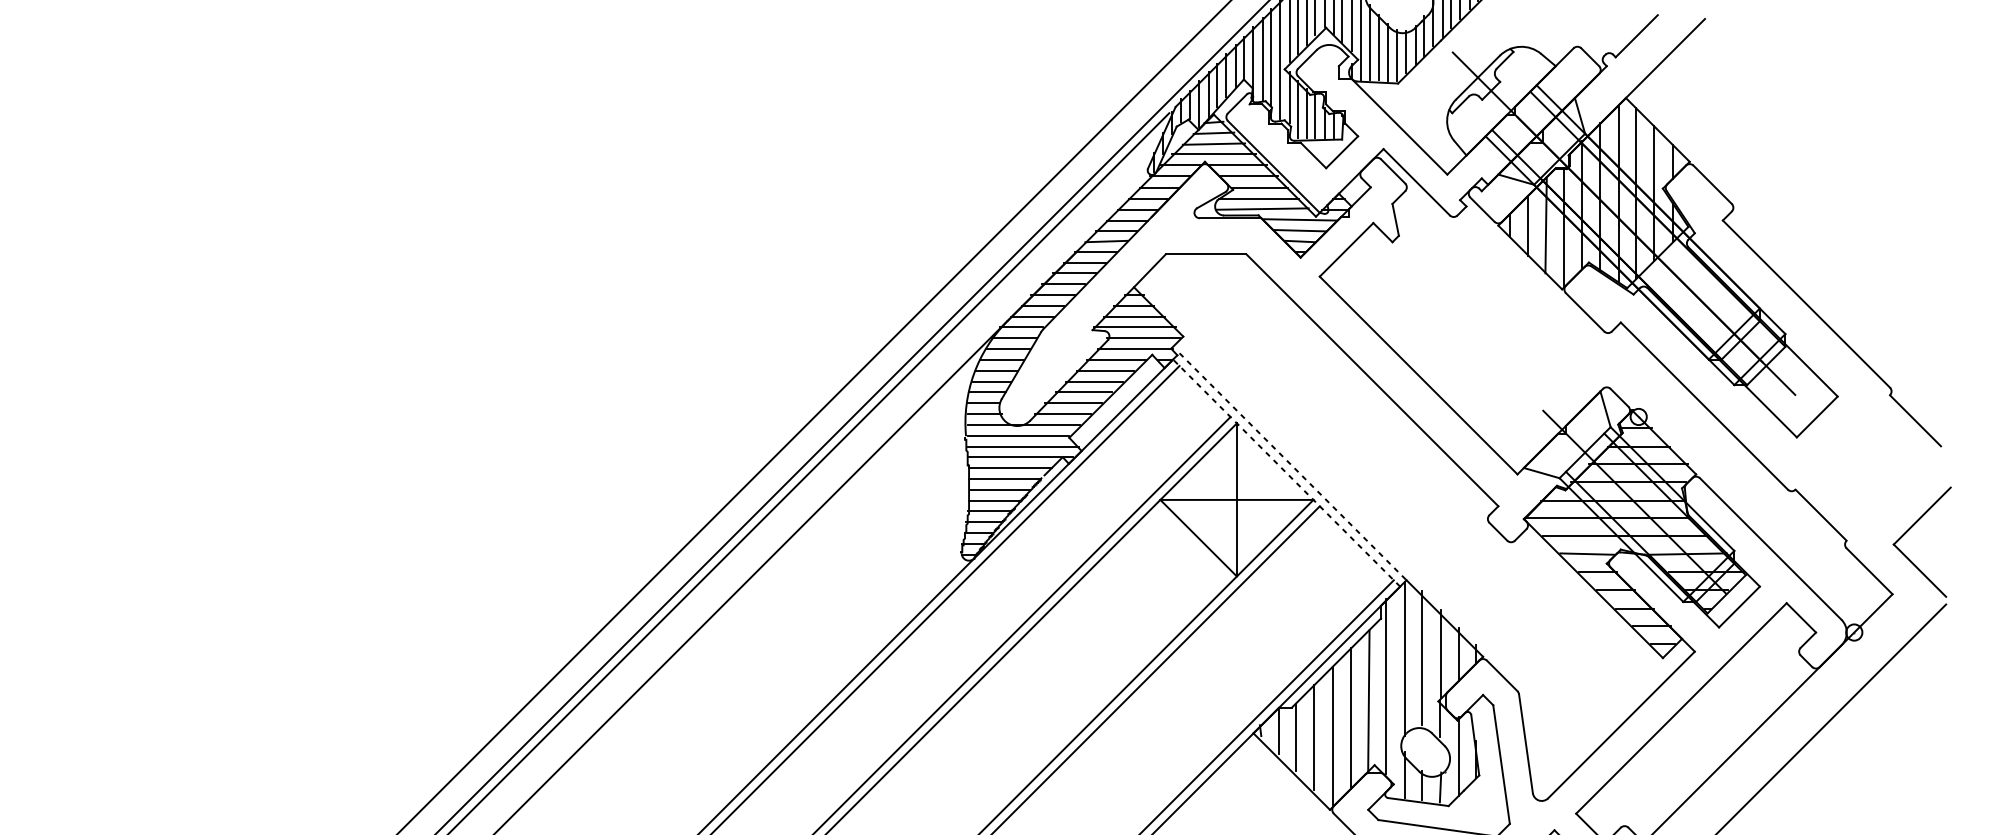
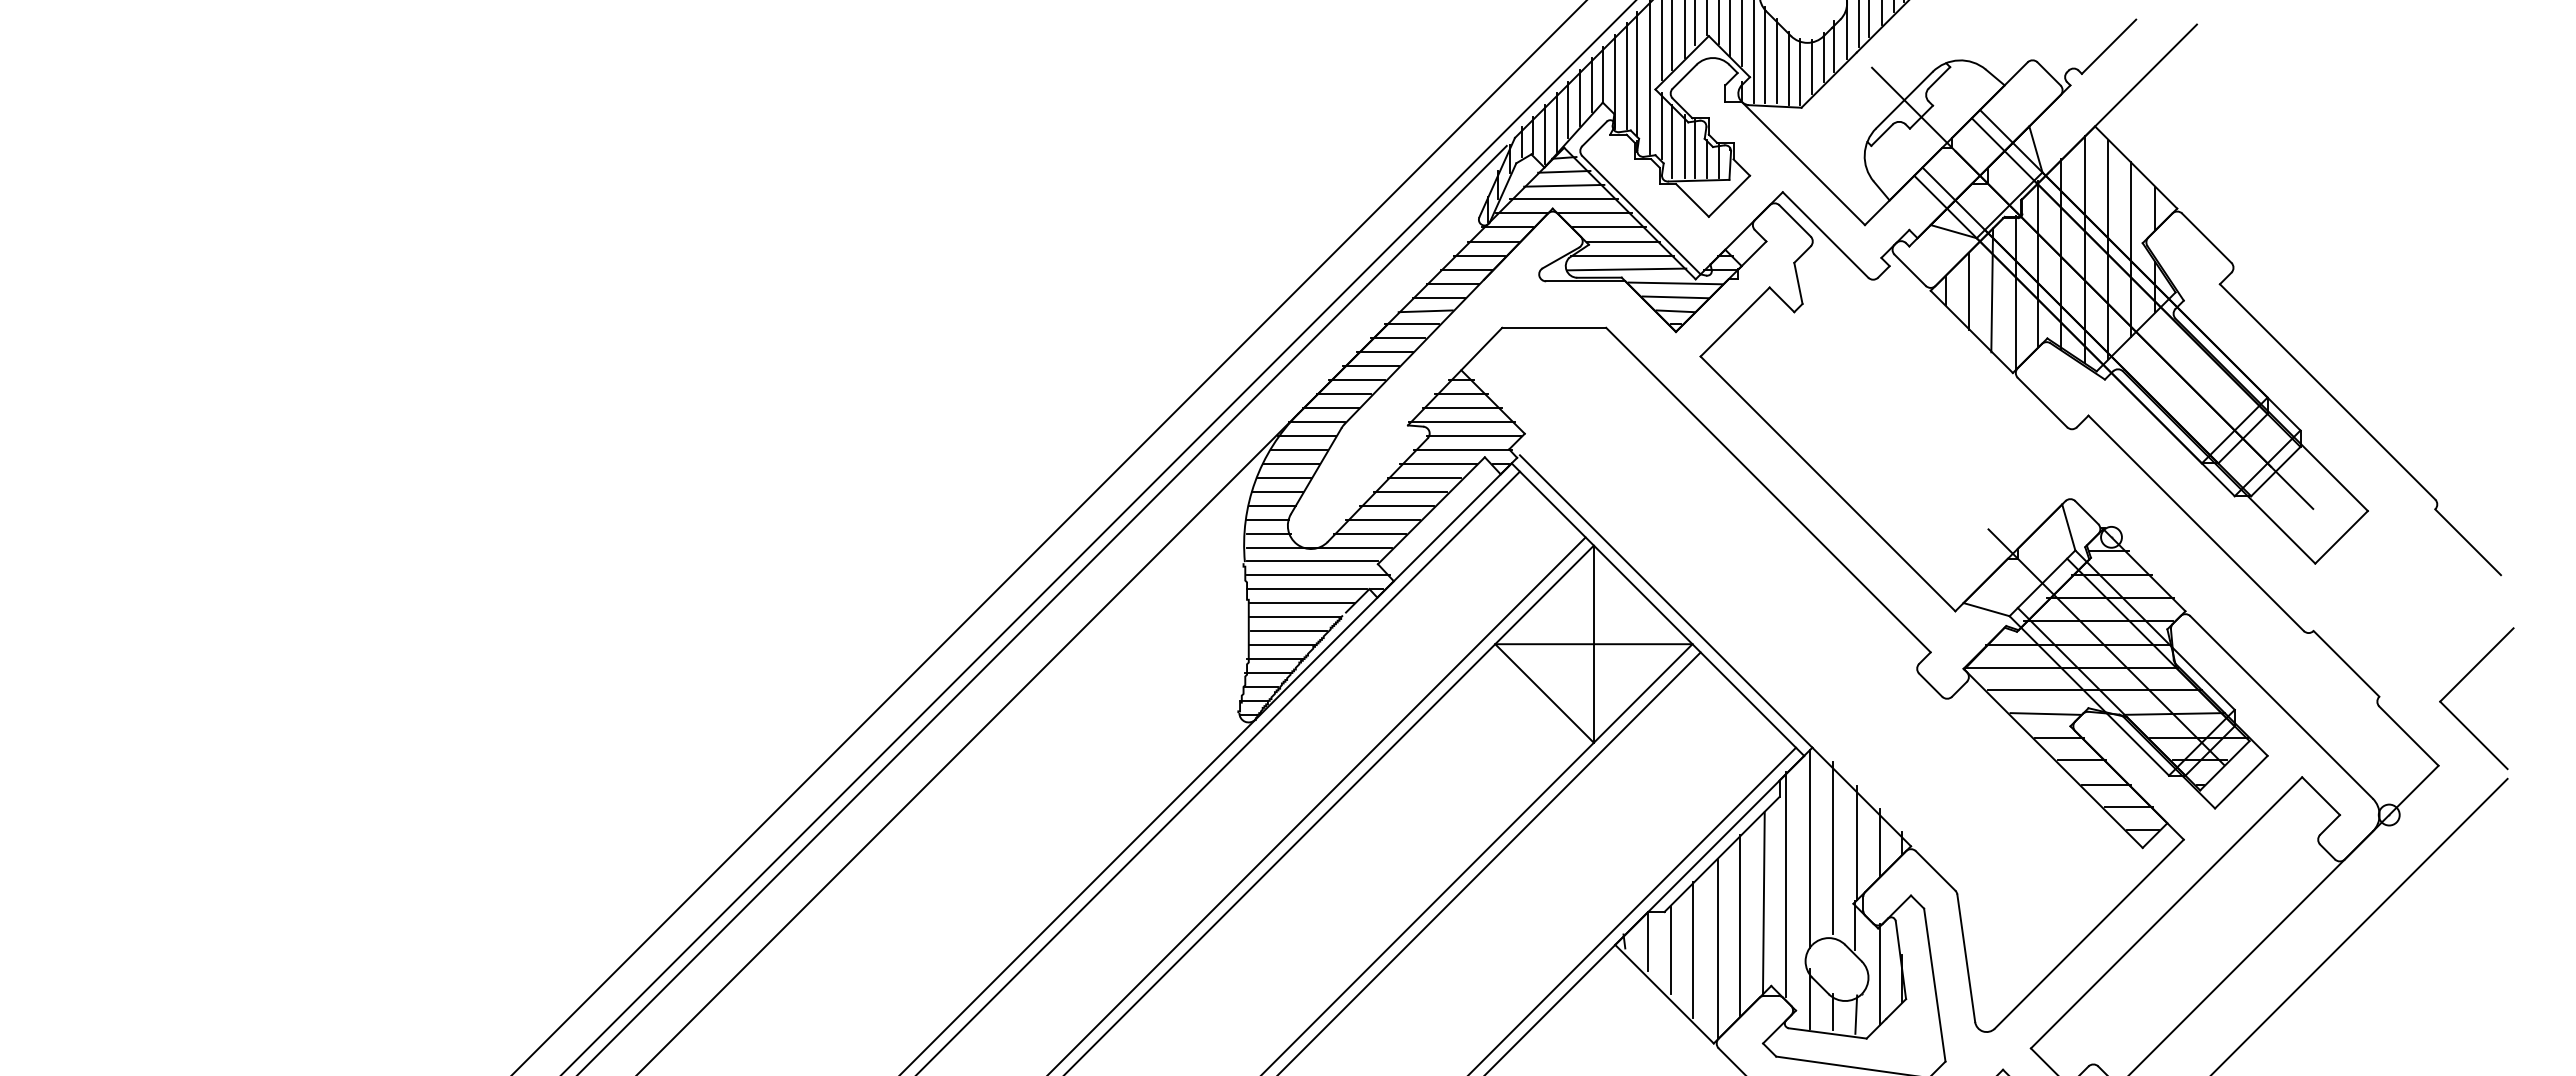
line: (1293, 466) -> (1666, 601), dashed -> solid
line: (1286, 472) -> (1657, 609), dashed -> solid

